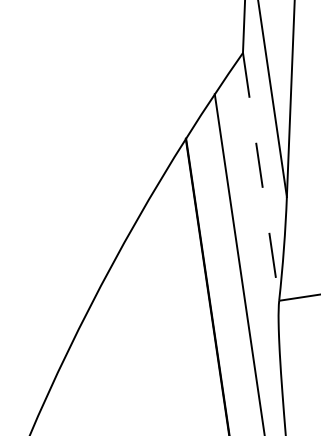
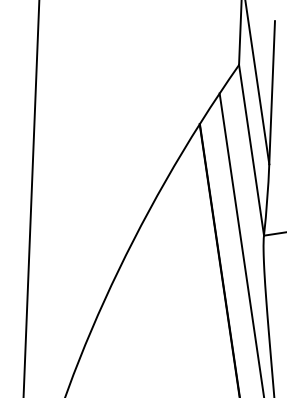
line: (261, 177) -> (251, 150), dashed -> solid

